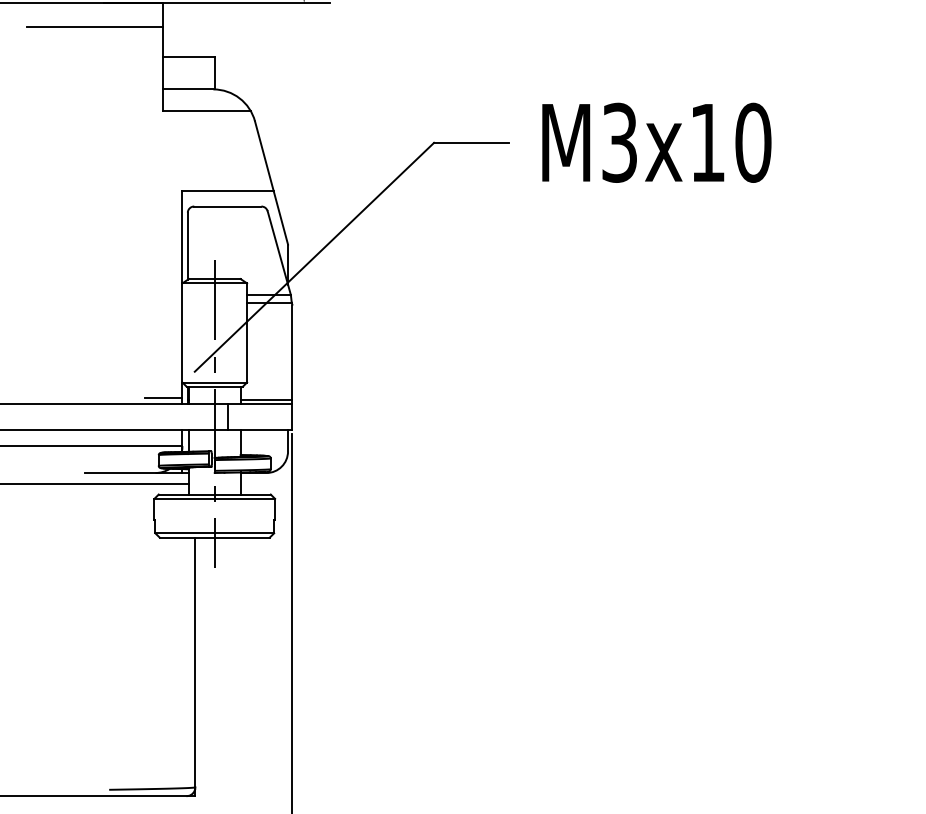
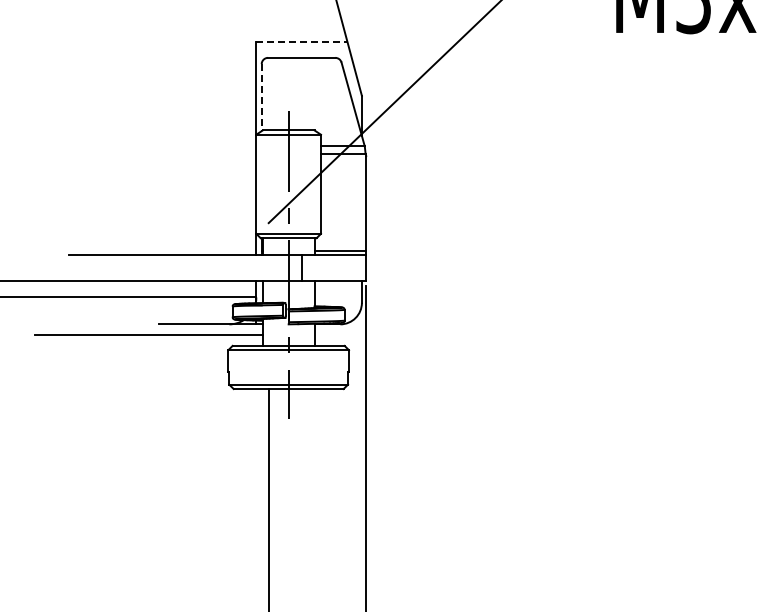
line: (228, 190) -> (302, 41), solid -> dashed
line: (187, 246) -> (261, 97), solid -> dashed
line: (163, 397) -> (237, 248), removed

